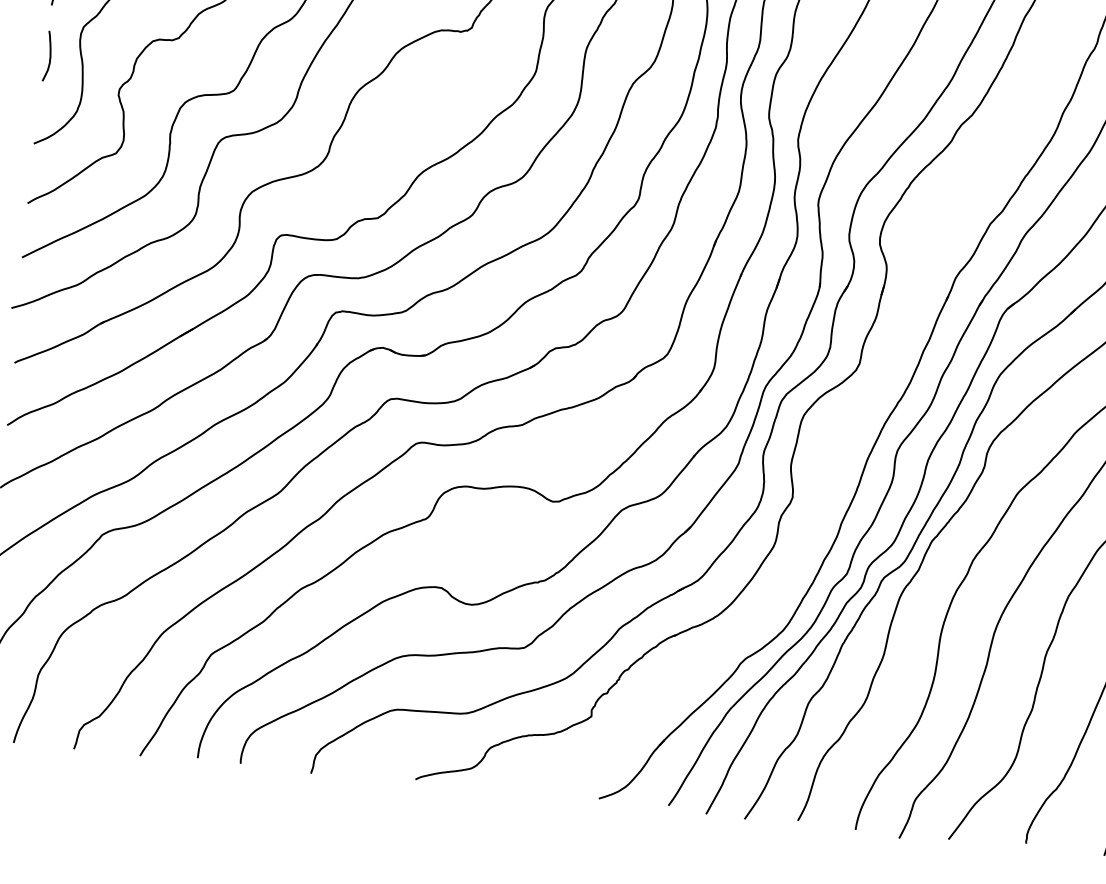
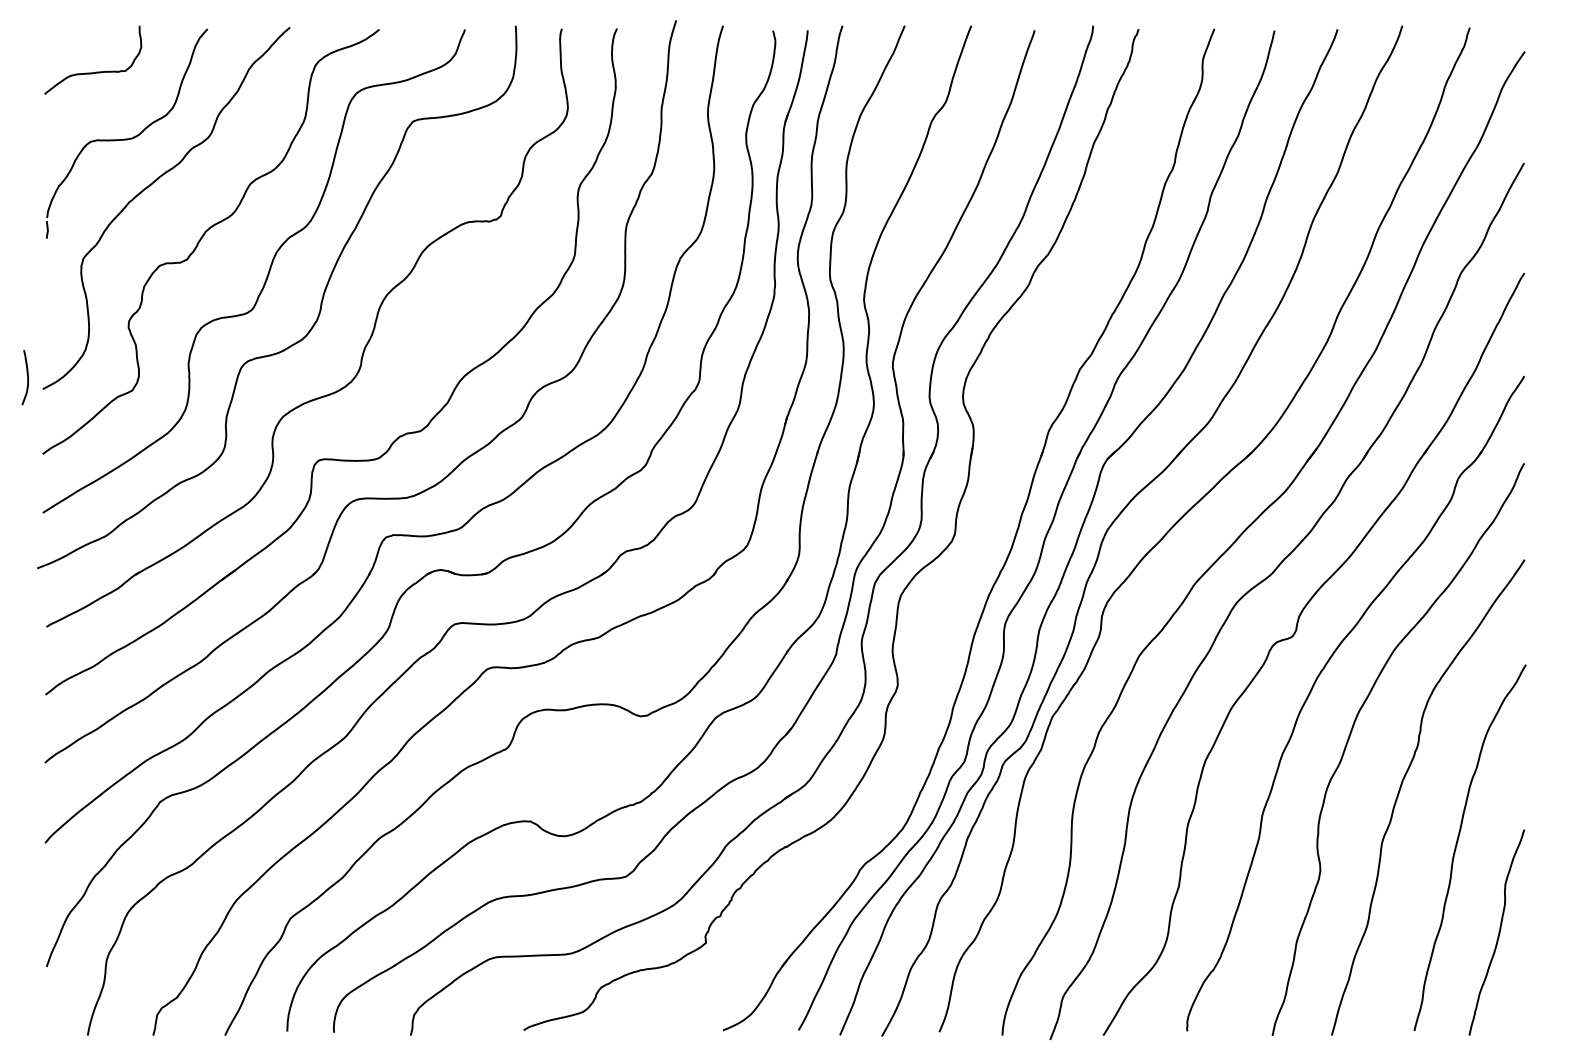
curve: (49, 56) -> (27, 377), moved

